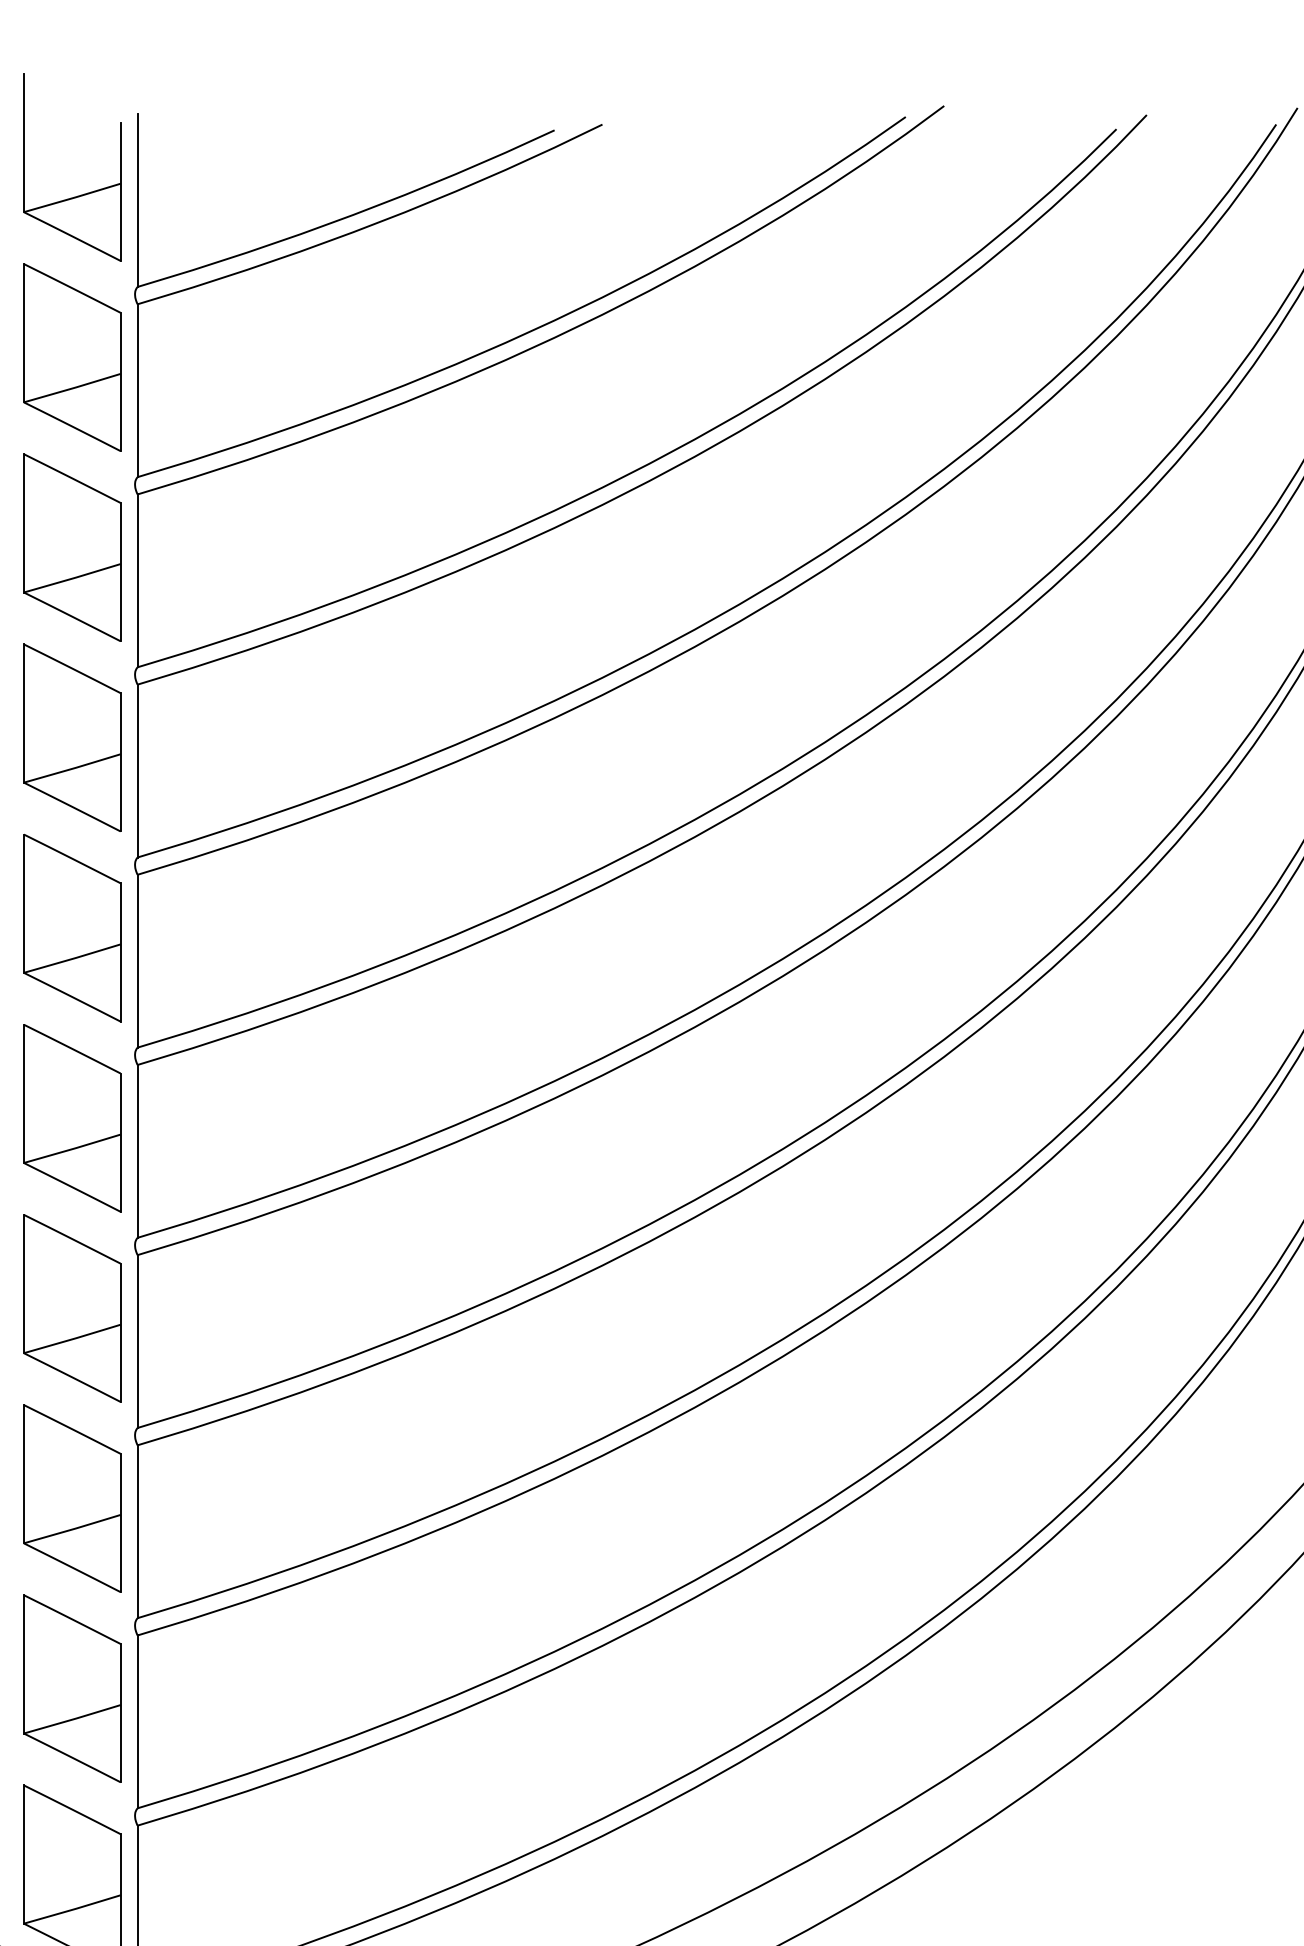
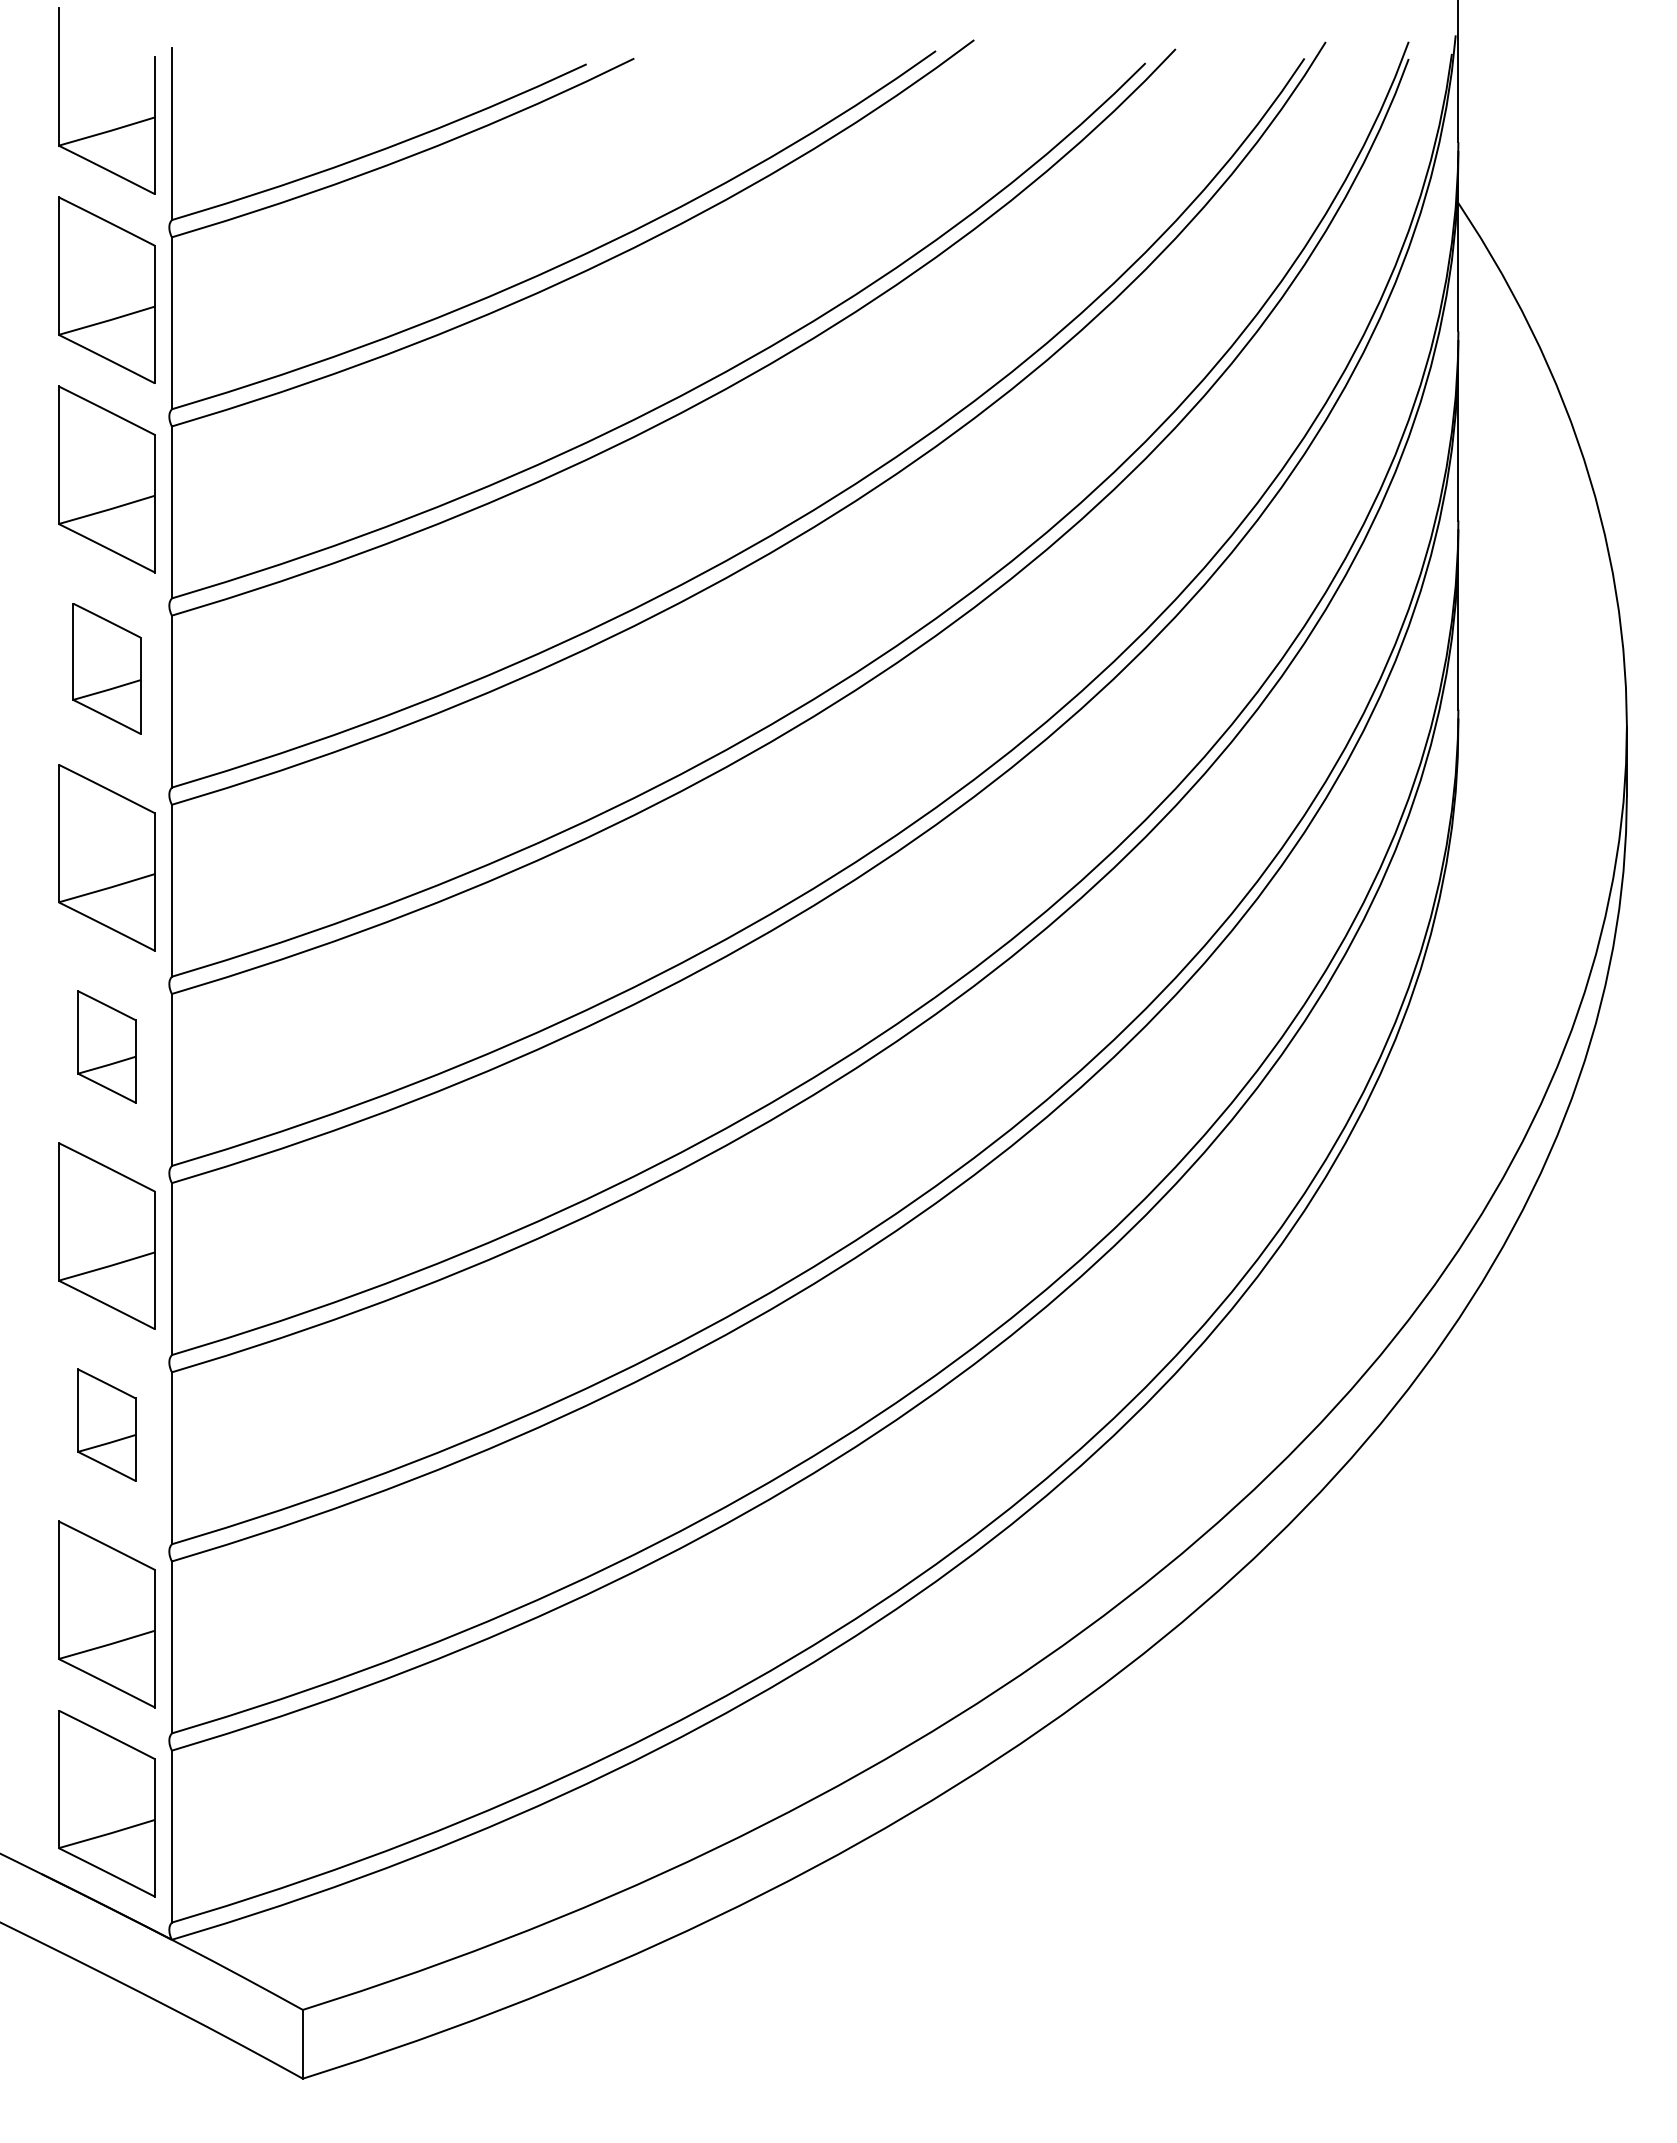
part: (71, 737) -> (106, 668), size x0.7
part: (71, 1117) -> (106, 1046), size x0.6
part: (71, 1497) -> (106, 1424), size x0.6

